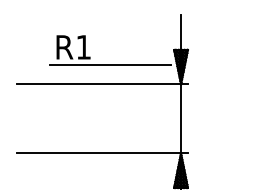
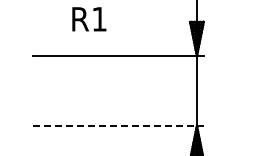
line: (110, 65) -> (126, 37), removed
line: (103, 153) -> (119, 125), solid -> dashed

